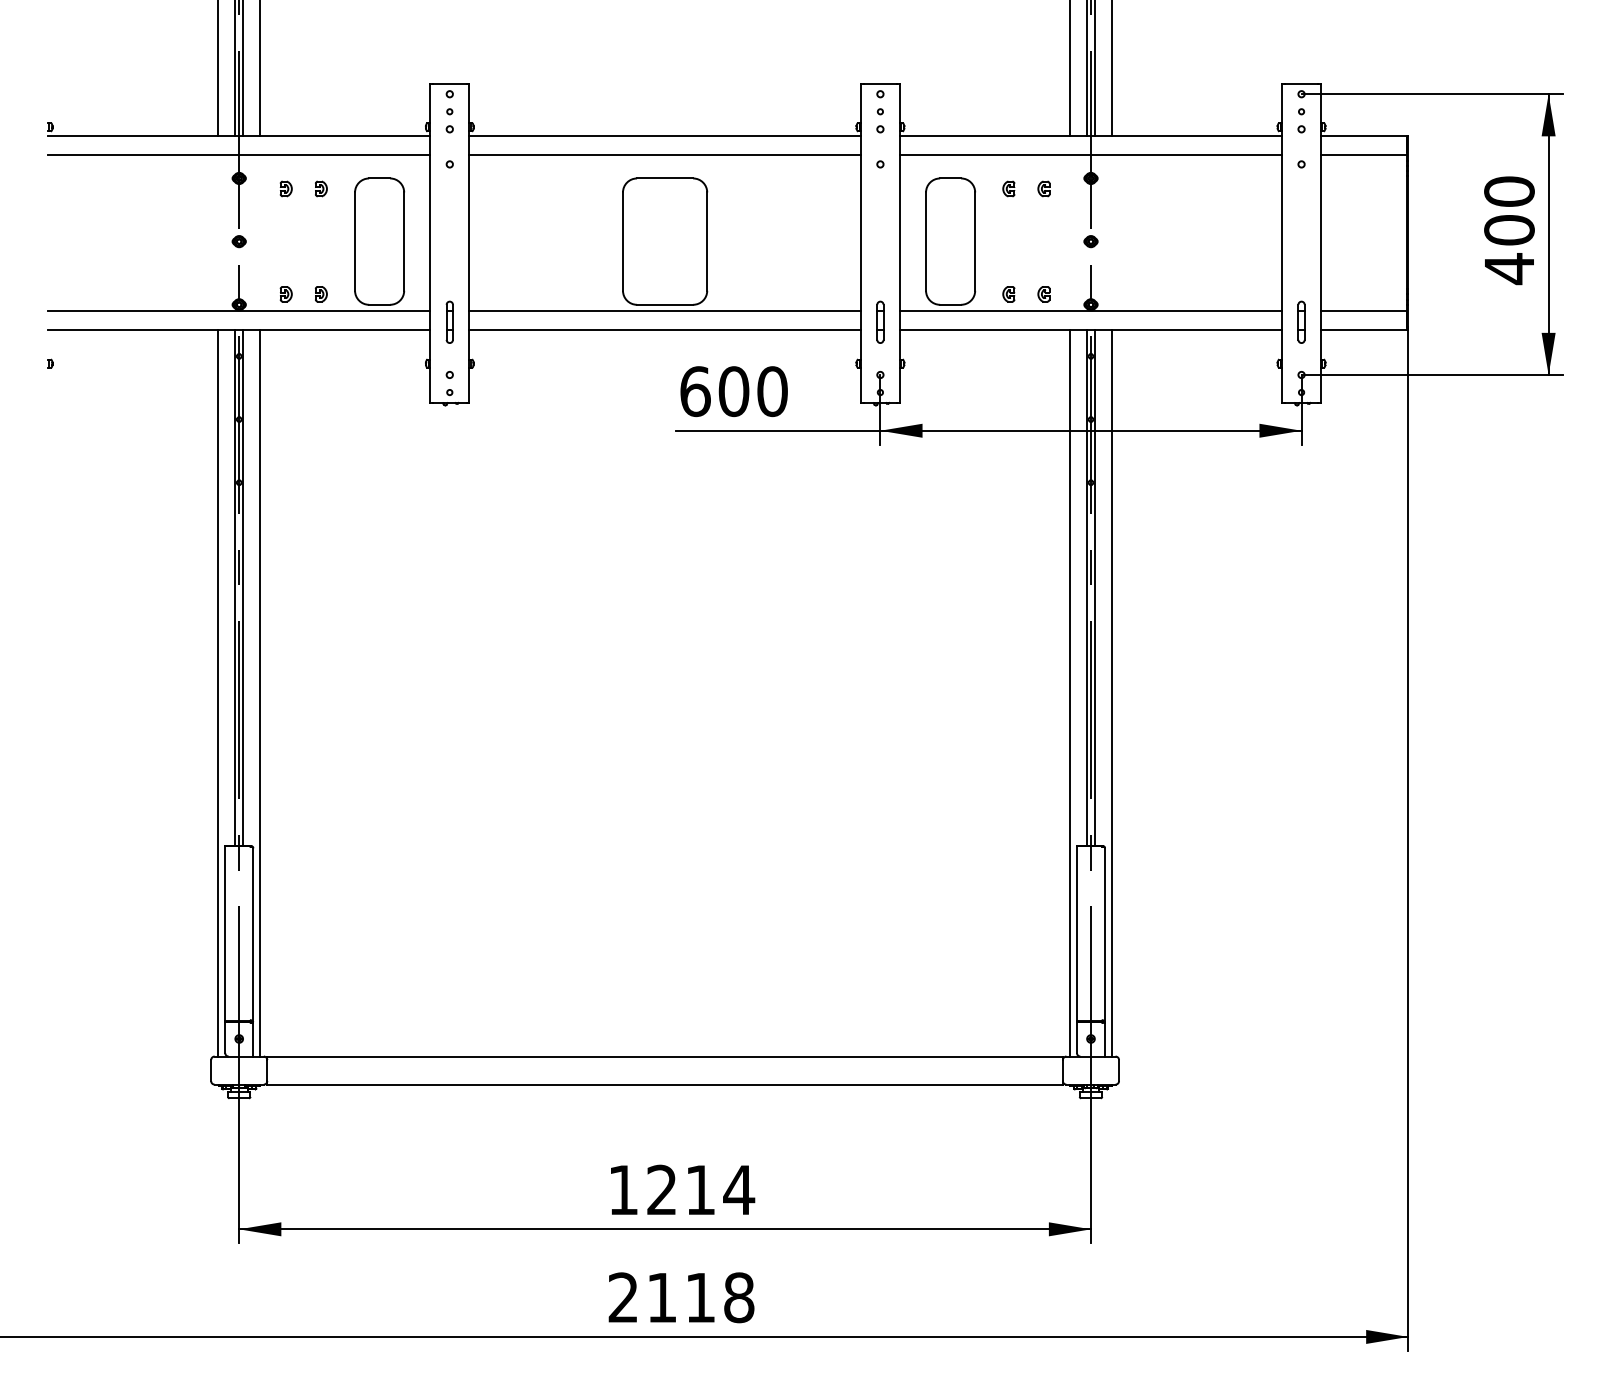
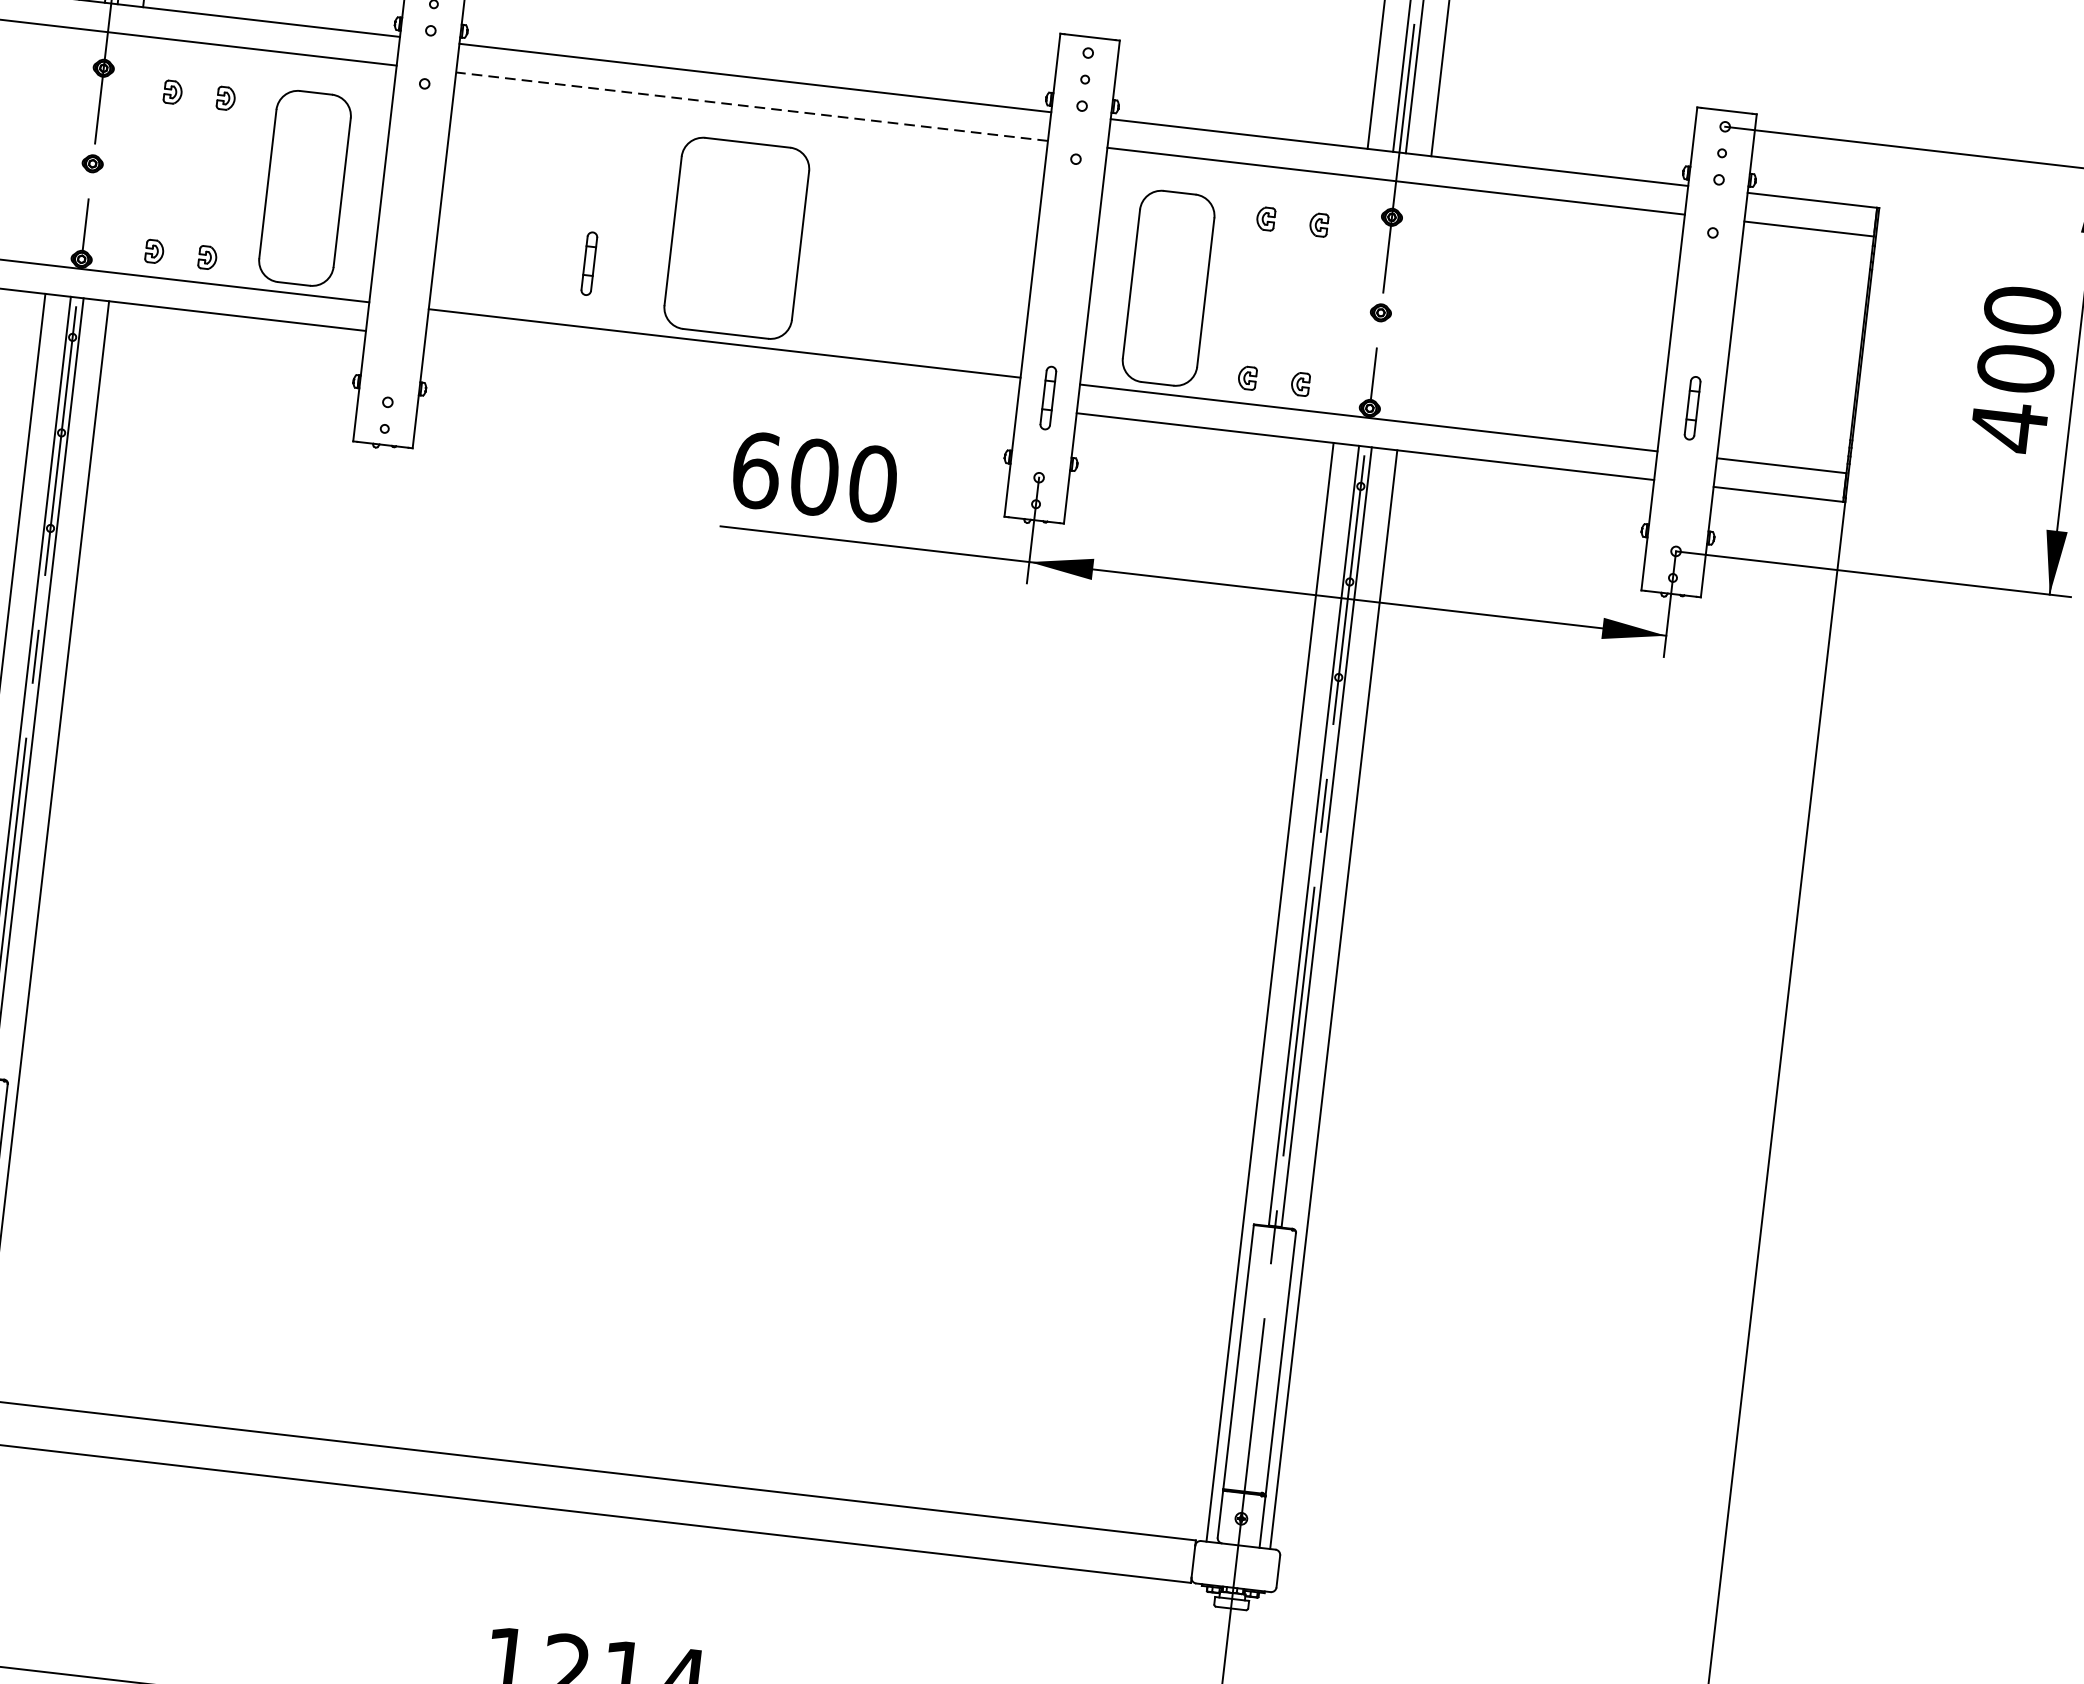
line: (665, 154) -> (752, 106), solid -> dashed
part: (449, 321) -> (589, 262), moved
part: (1301, 321) -> (1692, 406), moved
line: (664, 330) -> (720, 372), removed

